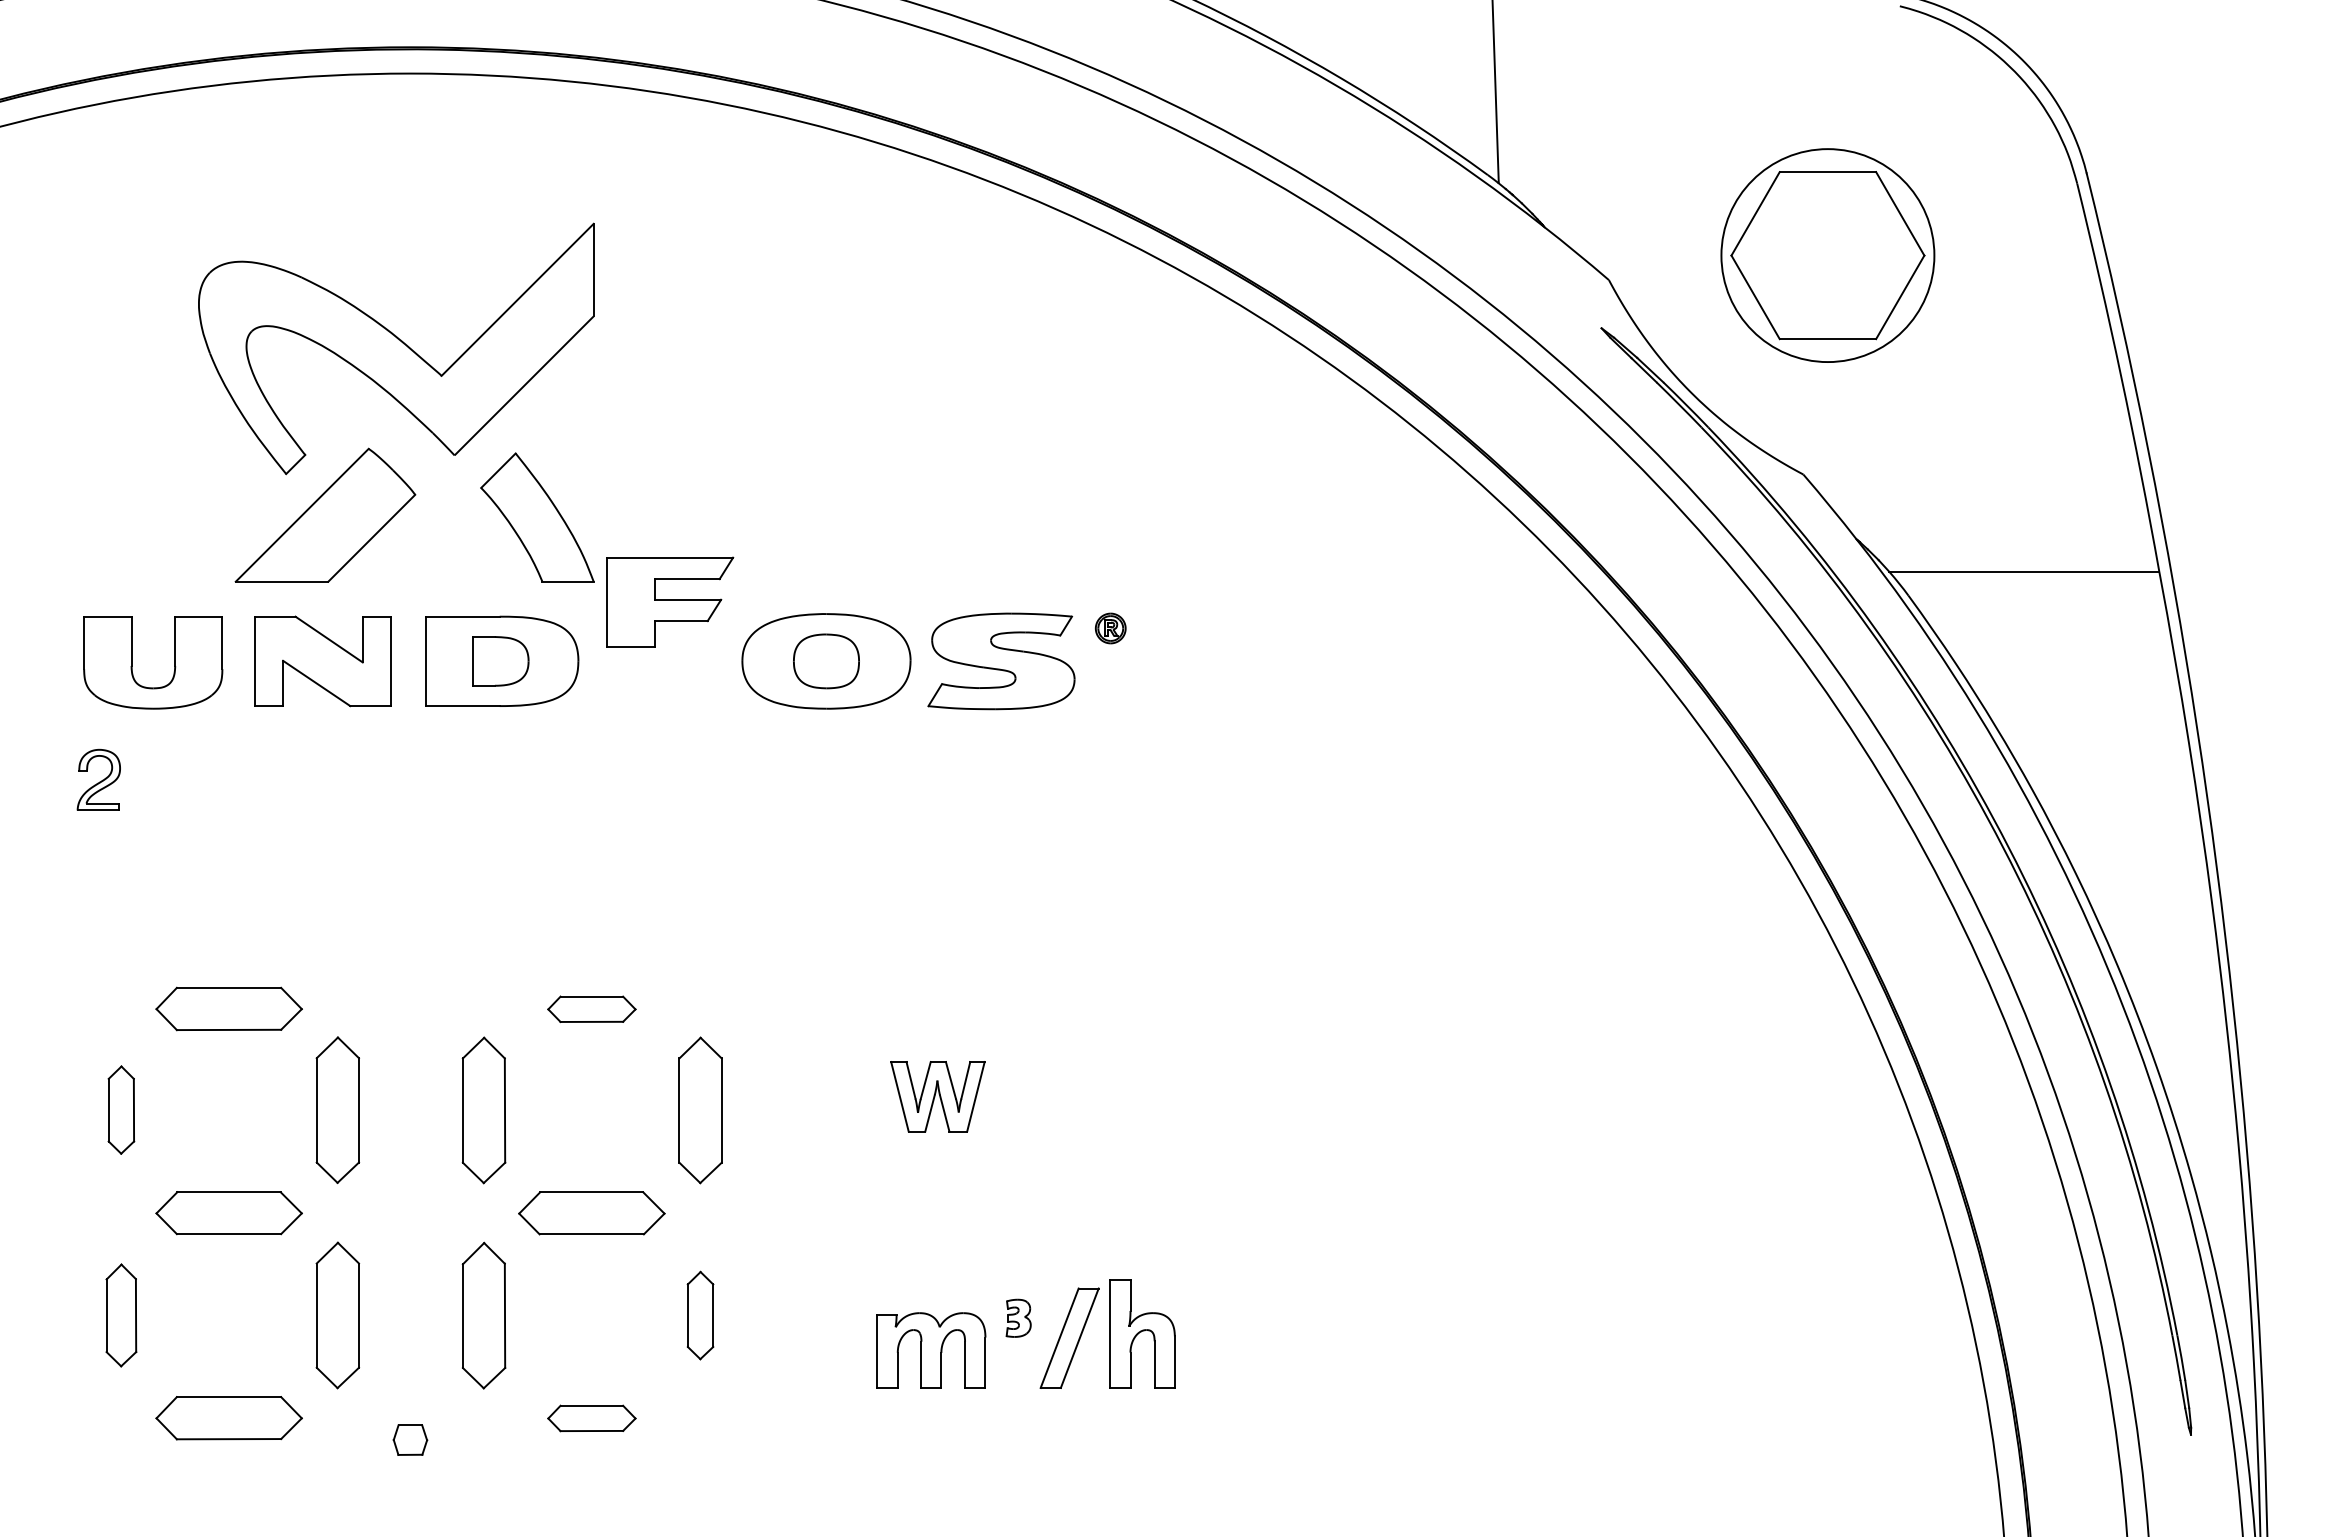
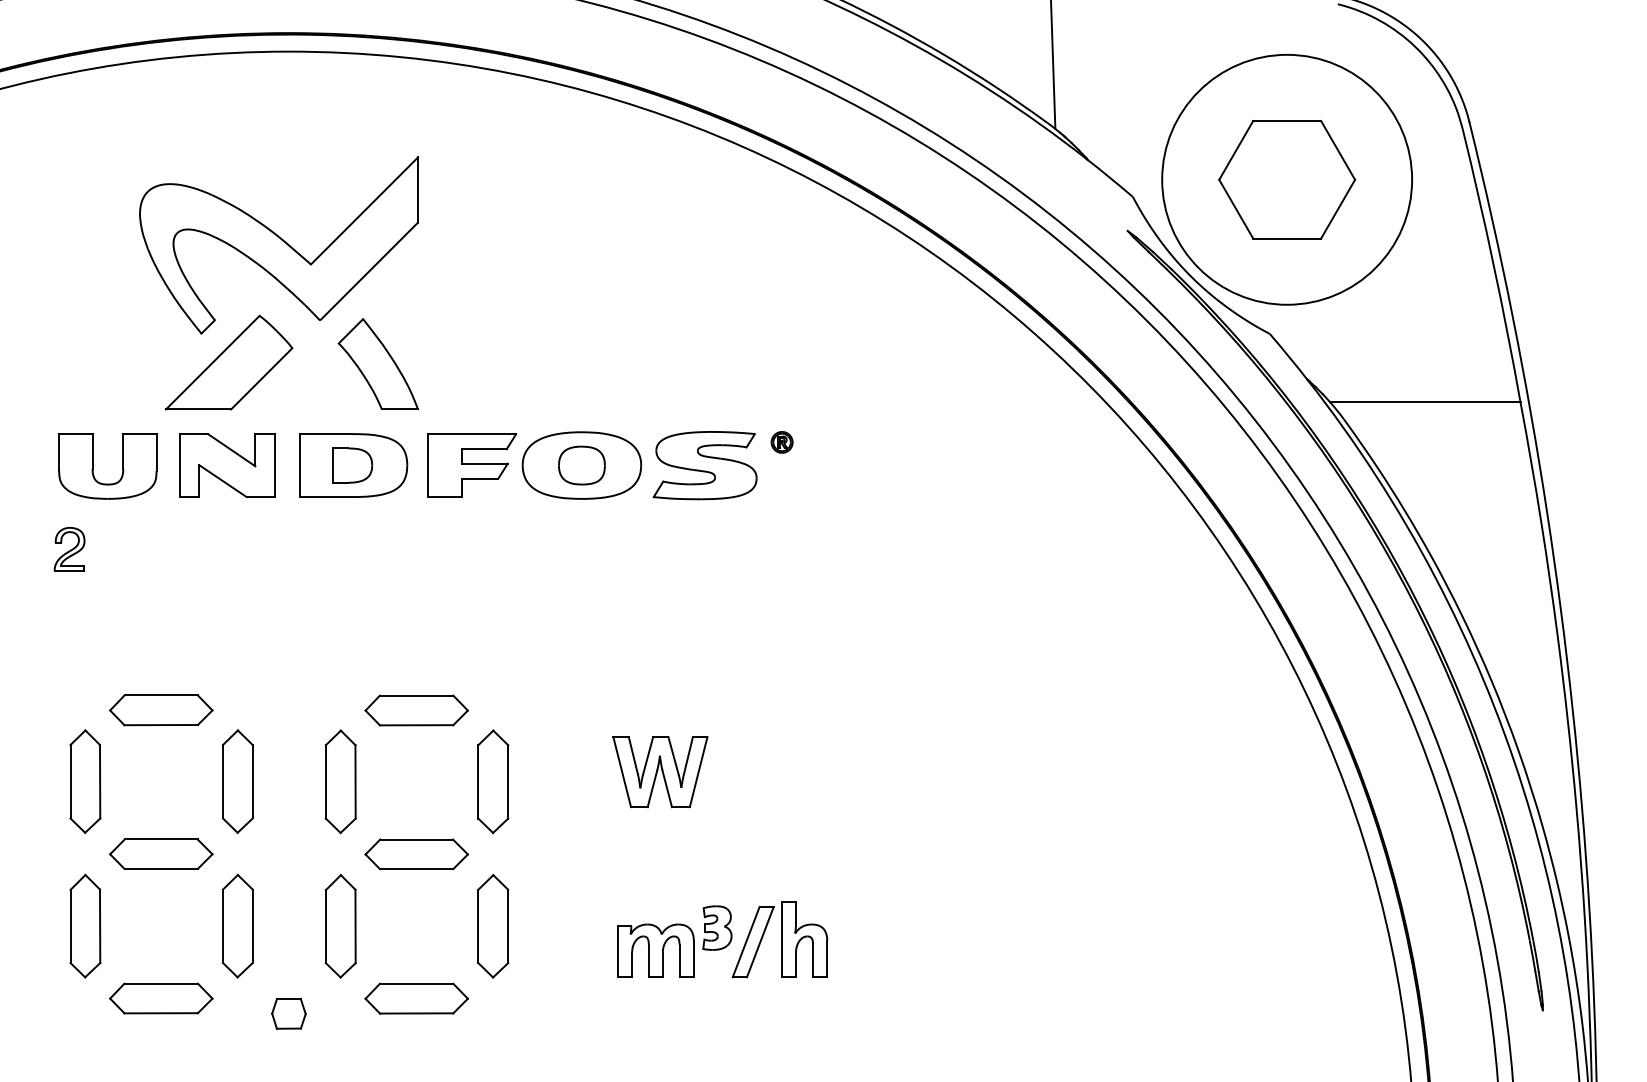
circle: (1827, 255) -> (1286, 179), size x1.67
part: (670, 601) -> (472, 464), moved
part: (591, 1009) -> (416, 710), size x1.67
part: (937, 1096) -> (660, 771), size x1.43
part: (121, 1109) -> (85, 781), size x1.67
part: (121, 1315) -> (85, 926), size x1.43
part: (700, 1315) -> (493, 926), size x1.67
part: (1018, 1318) -> (717, 928), size x1.67
part: (591, 1418) -> (416, 998), size x1.67
part: (410, 1440) -> (289, 1014), size x1.43

